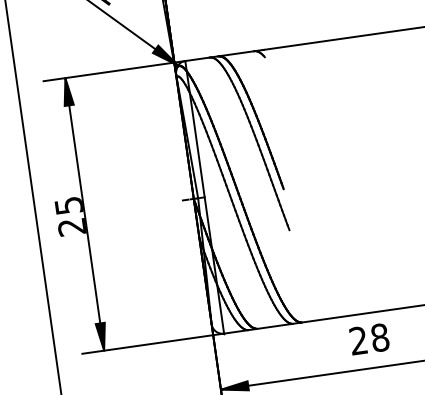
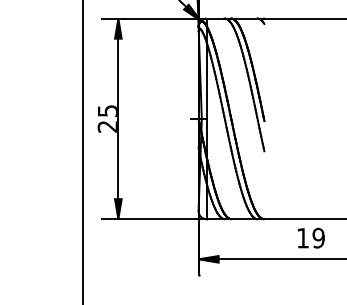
text: (368, 338) -> (310, 237), 28 -> 19

